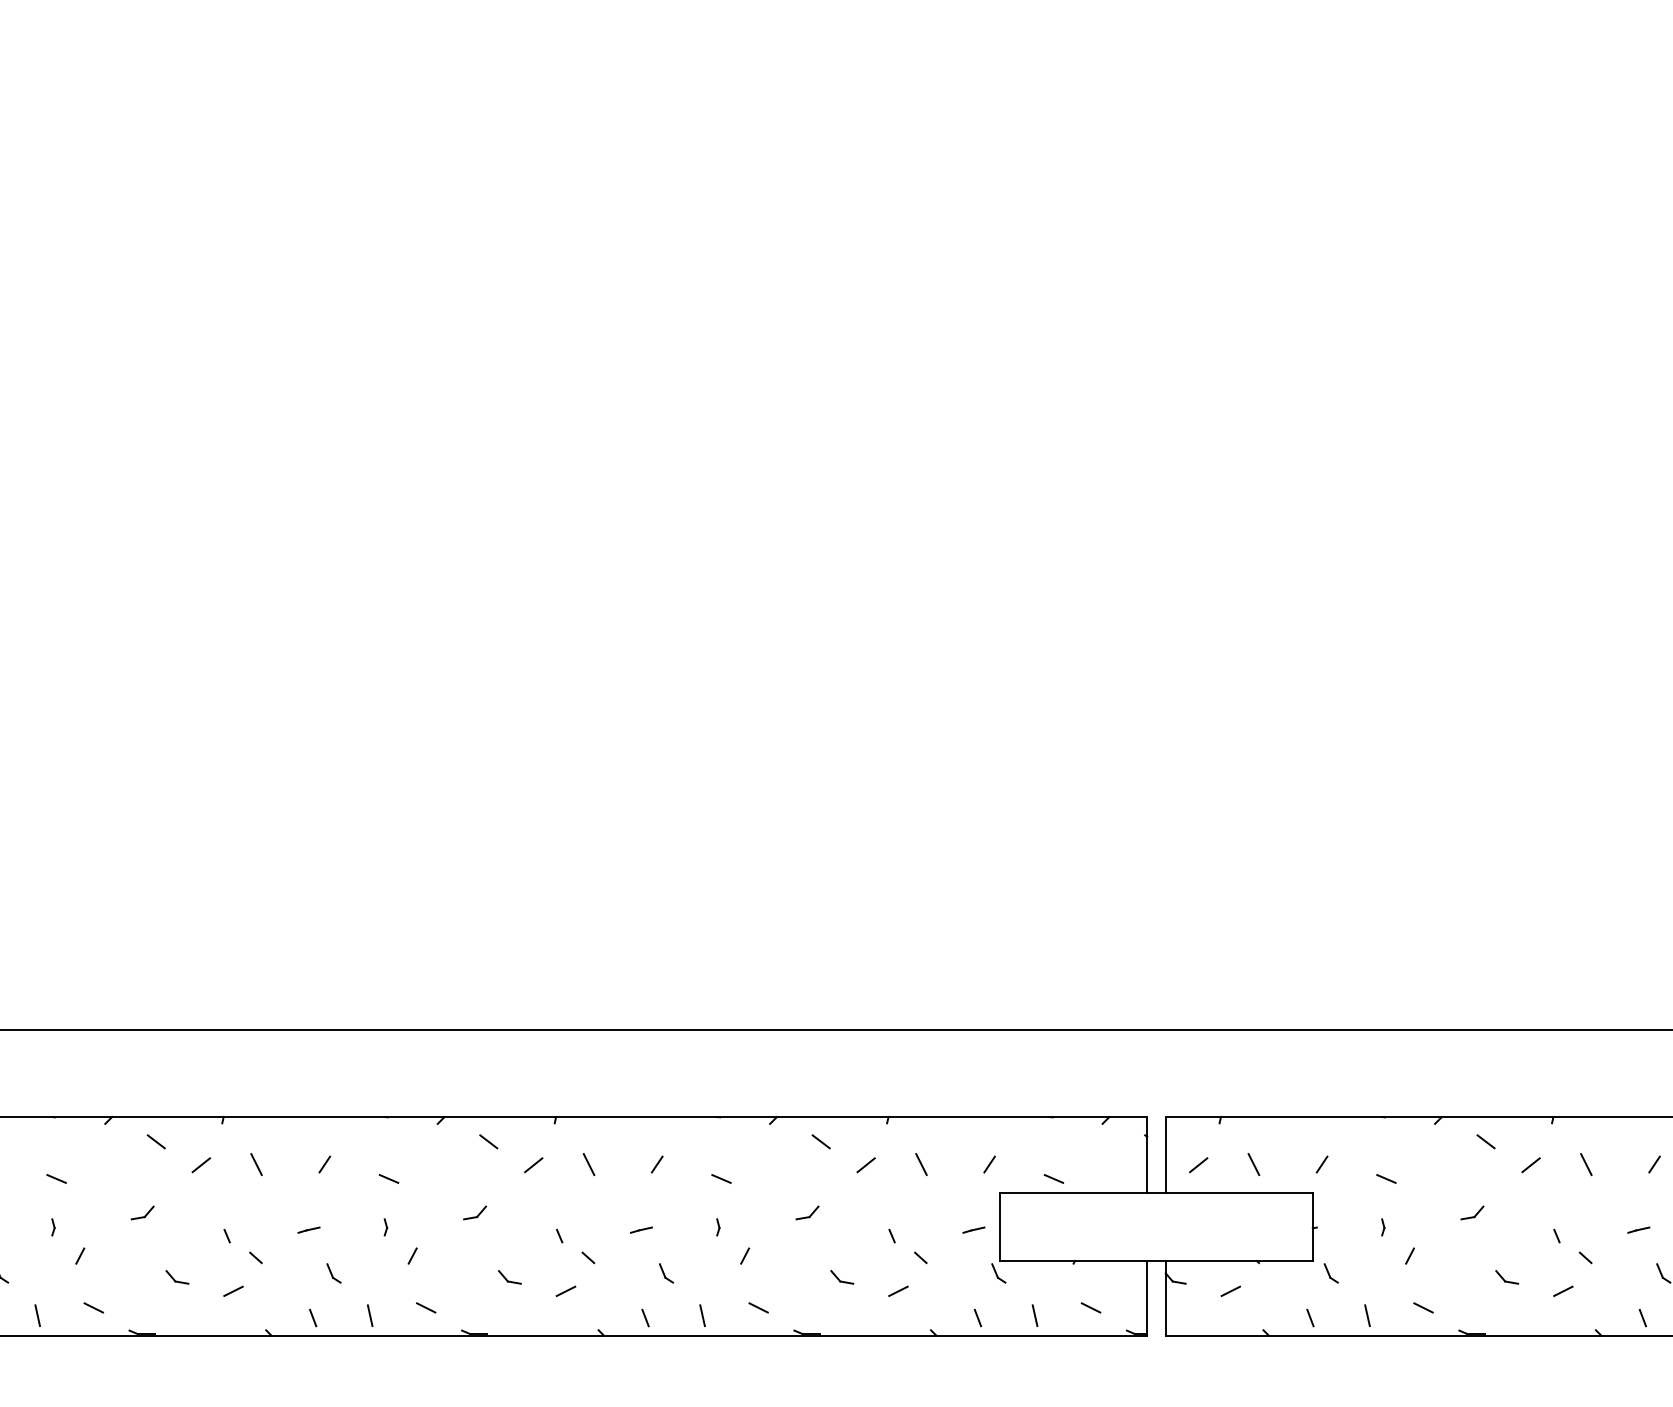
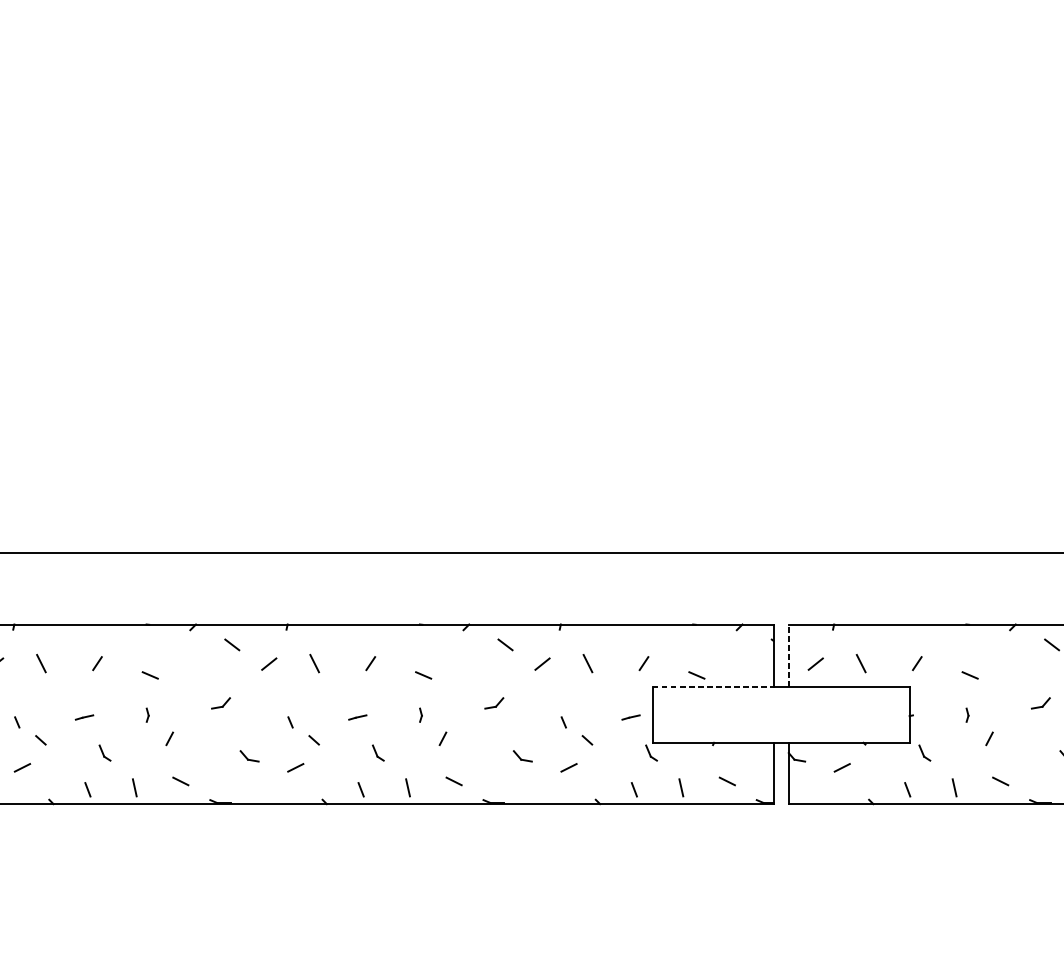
line: (1165, 1155) -> (788, 656), solid -> dashed
line: (1073, 1192) -> (712, 686), solid -> dashed

